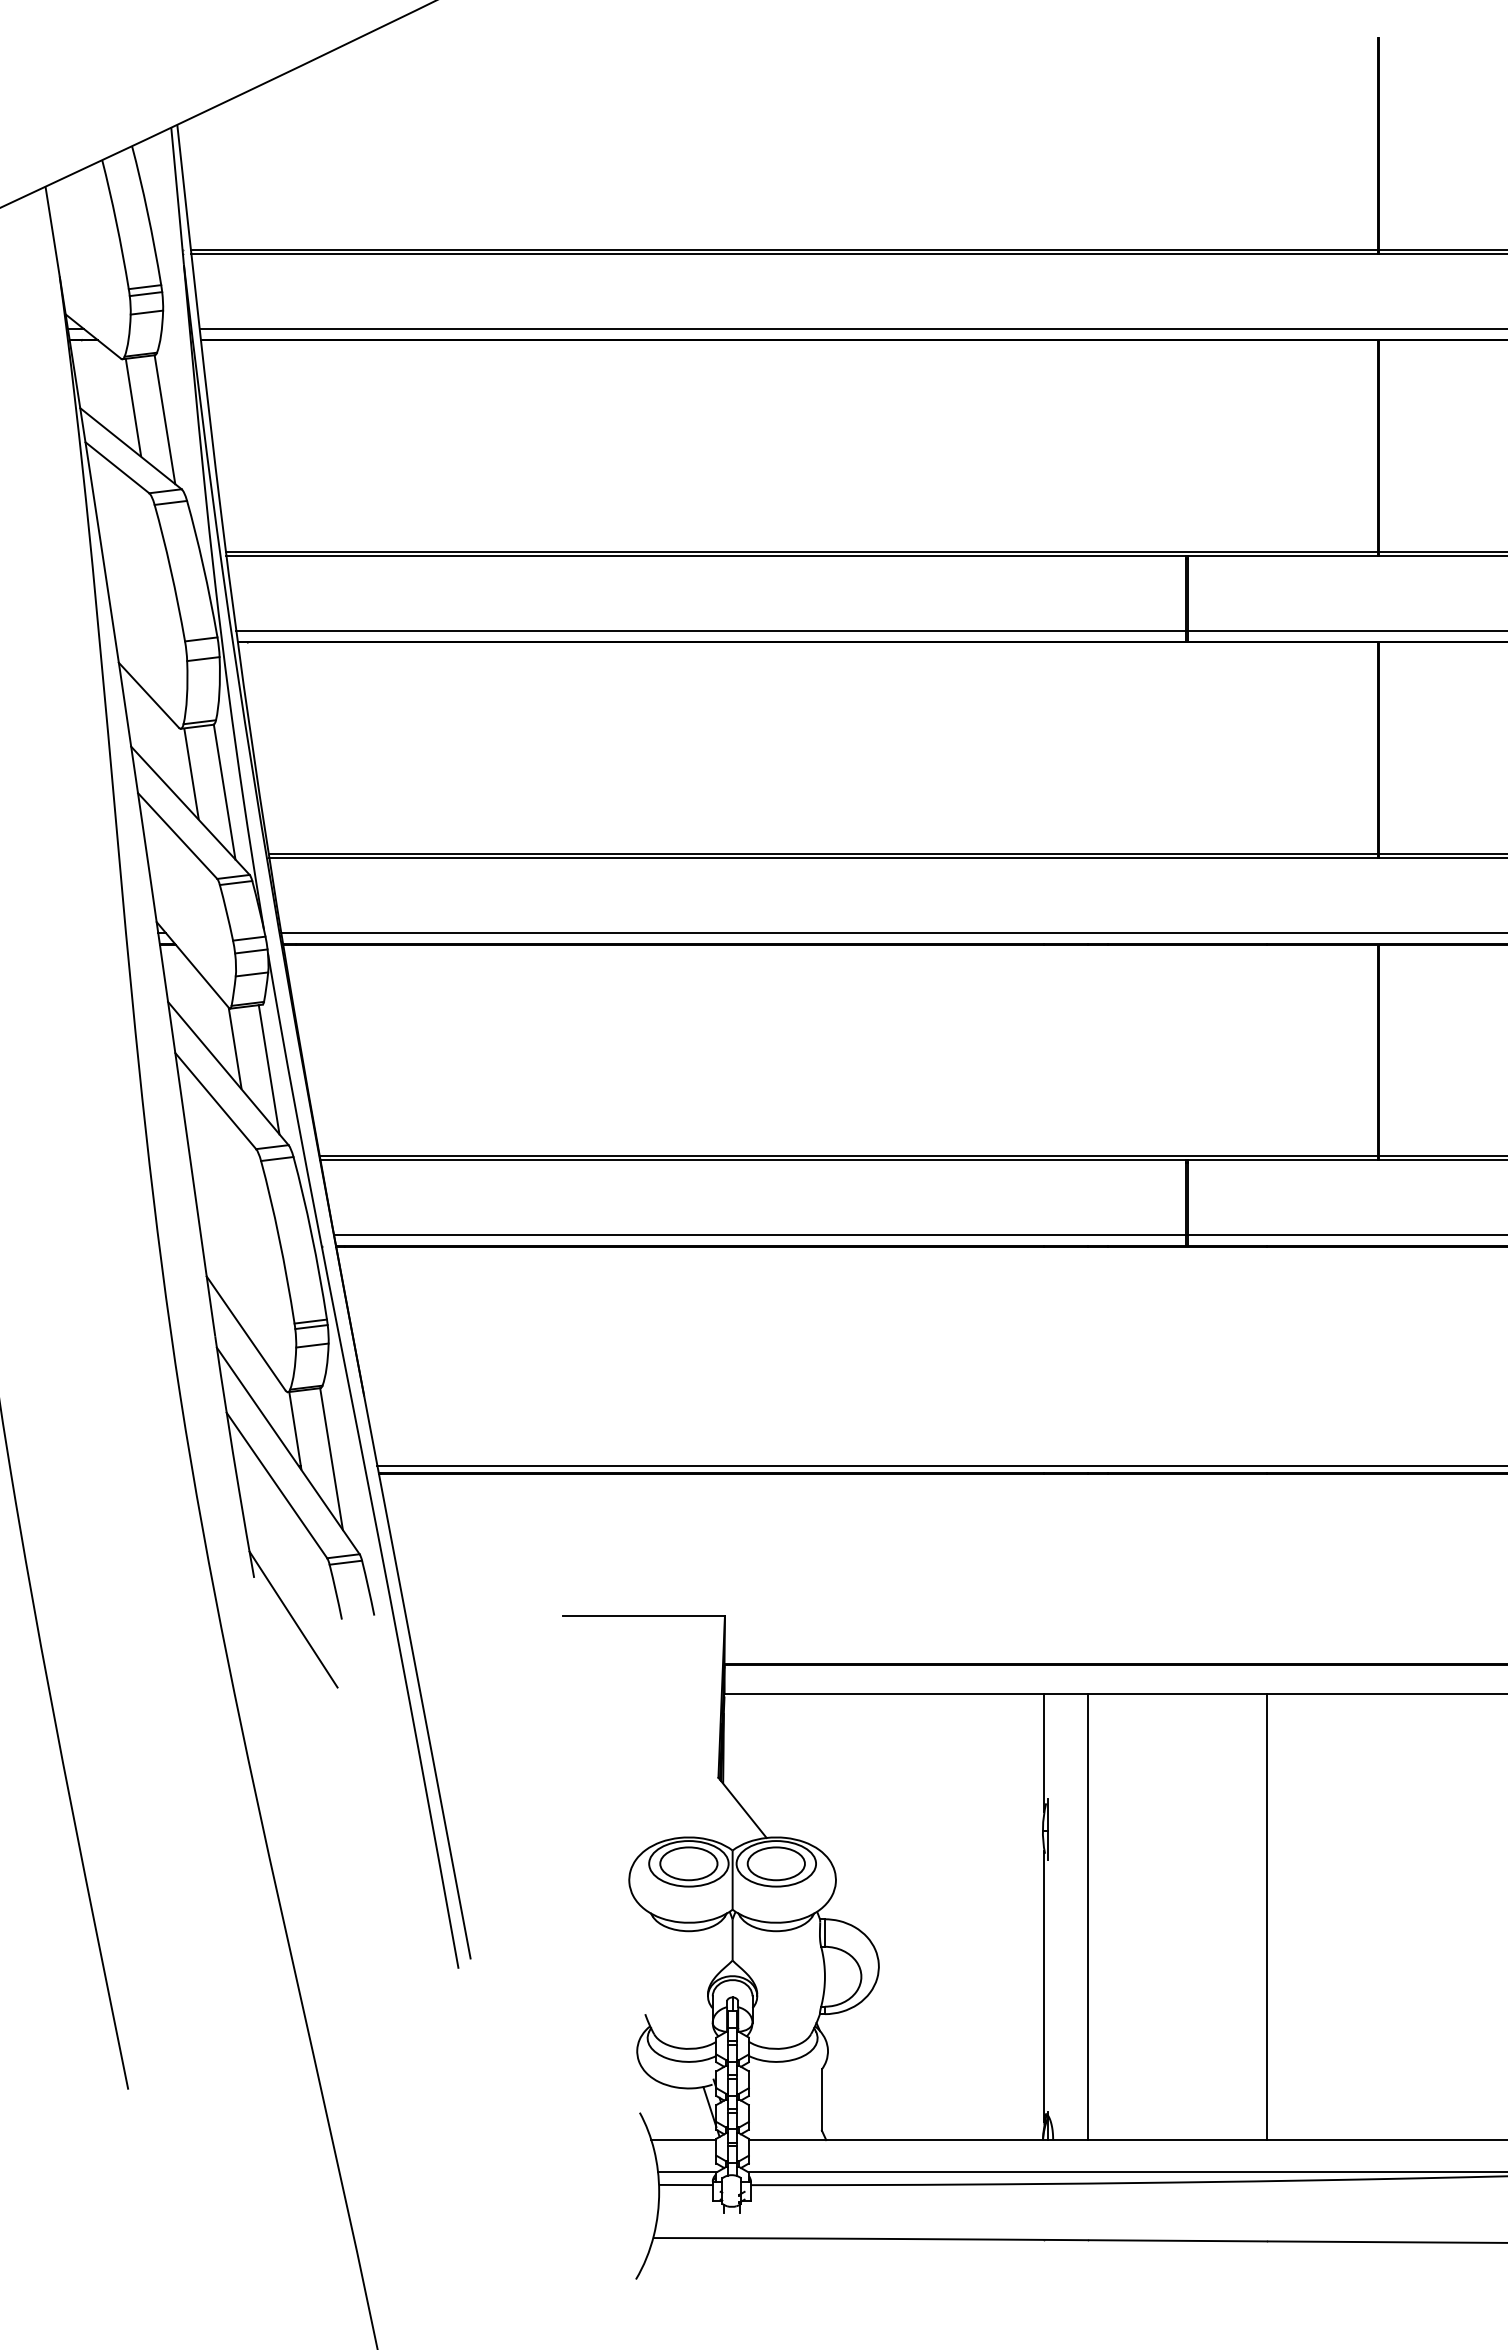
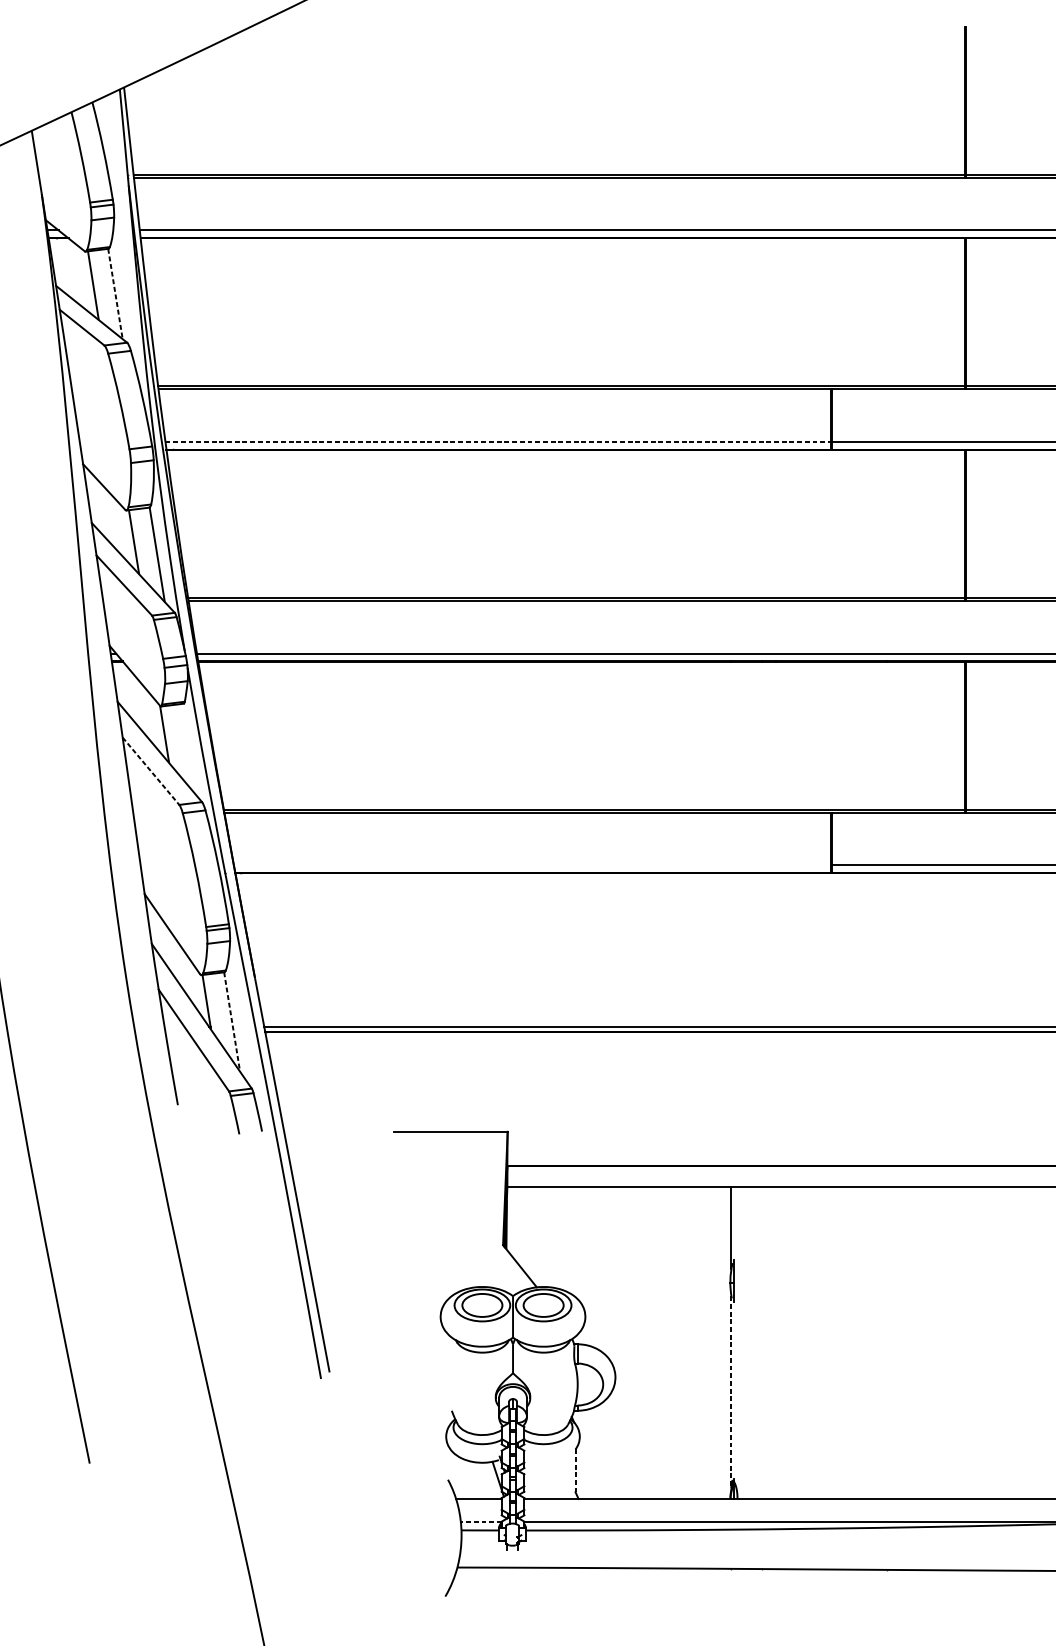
line: (165, 420) -> (115, 294), solid -> dashed
line: (711, 631) -> (498, 442), solid -> dashed
line: (268, 1069) -> (187, 749), removed
line: (215, 1101) -> (150, 771), solid -> dashed
line: (759, 1235) -> (531, 865), removed
line: (331, 1459) -> (232, 1022), solid -> dashed
line: (293, 1619) -> (205, 1134), removed
line: (1087, 1917) -> (761, 1343), removed
line: (1267, 1917) -> (887, 1343), removed
line: (1044, 1986) -> (731, 1391), solid -> dashed
line: (821, 2099) -> (575, 1470), solid -> dashed
line: (686, 2172) -> (480, 1521), solid -> dashed

